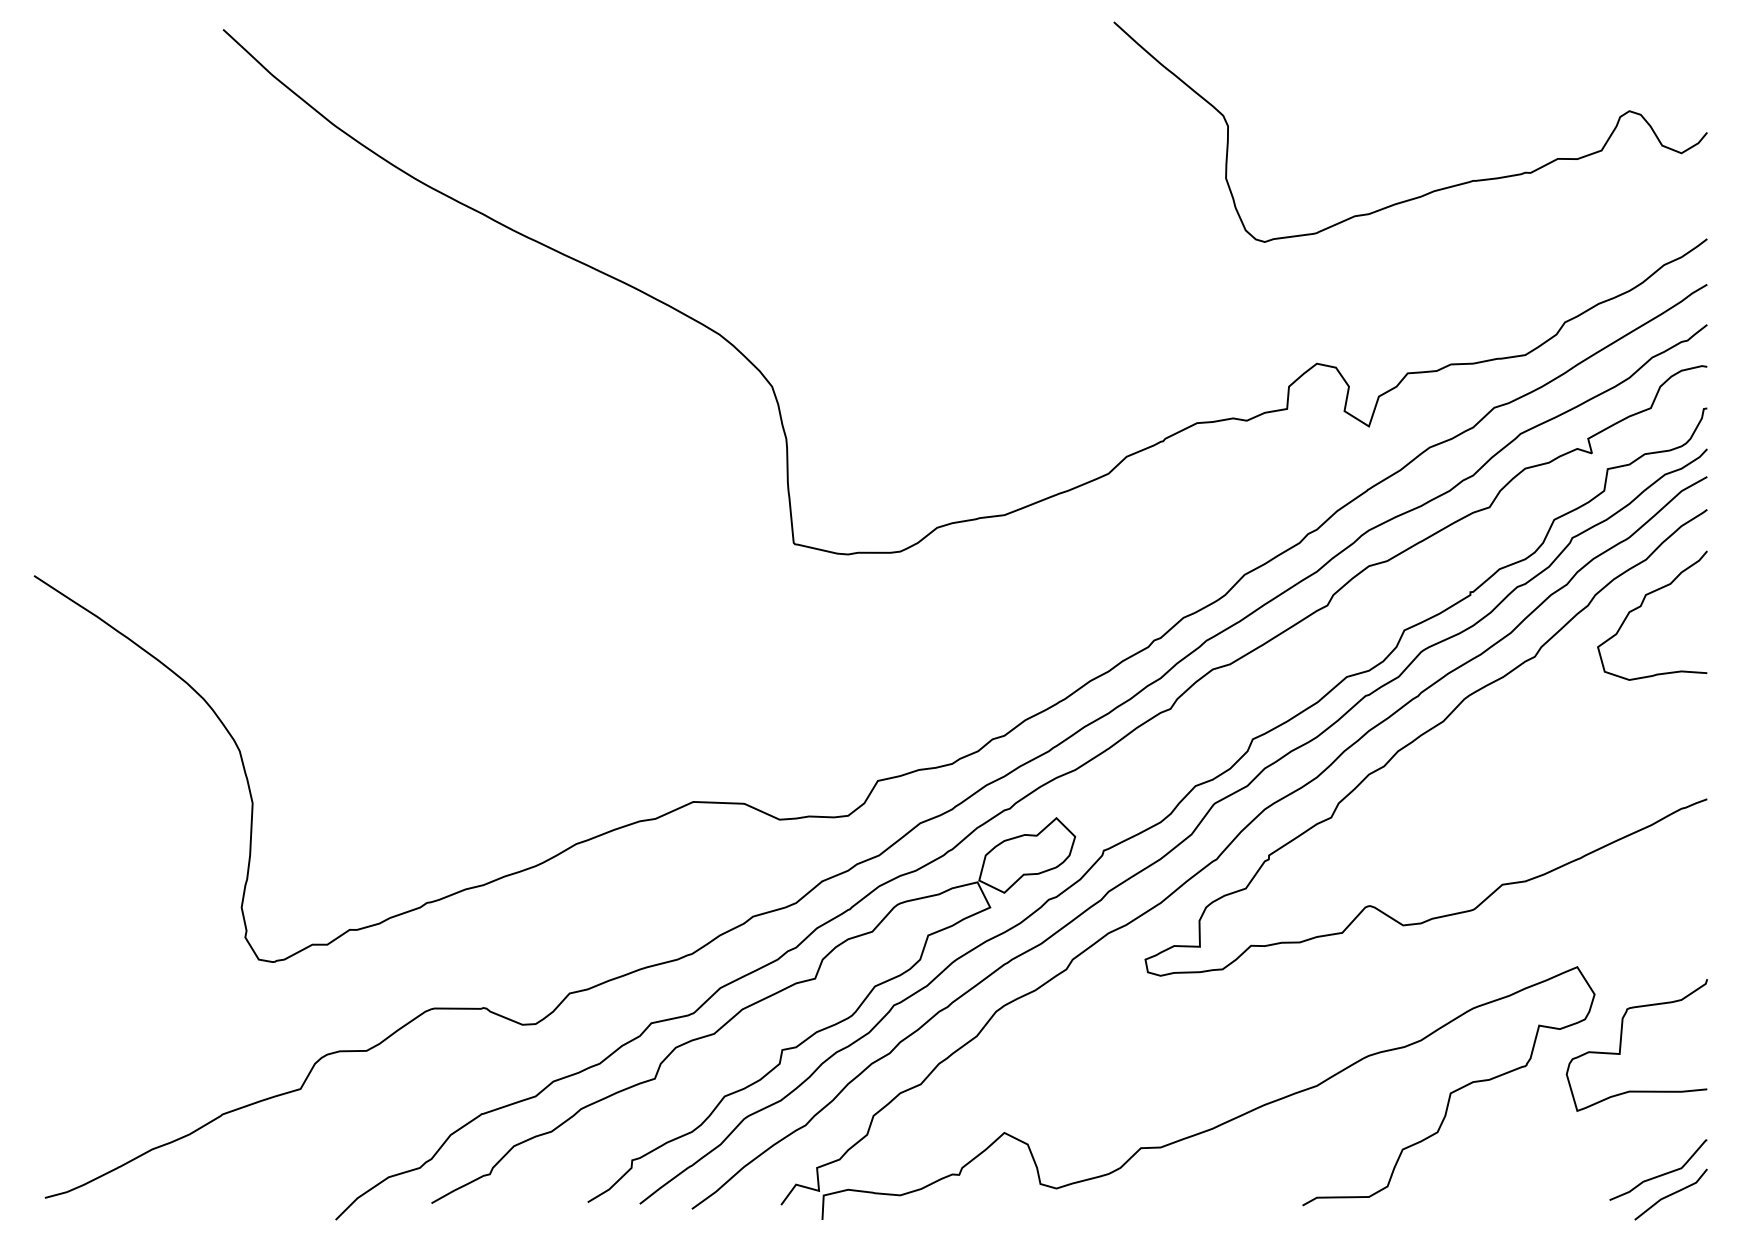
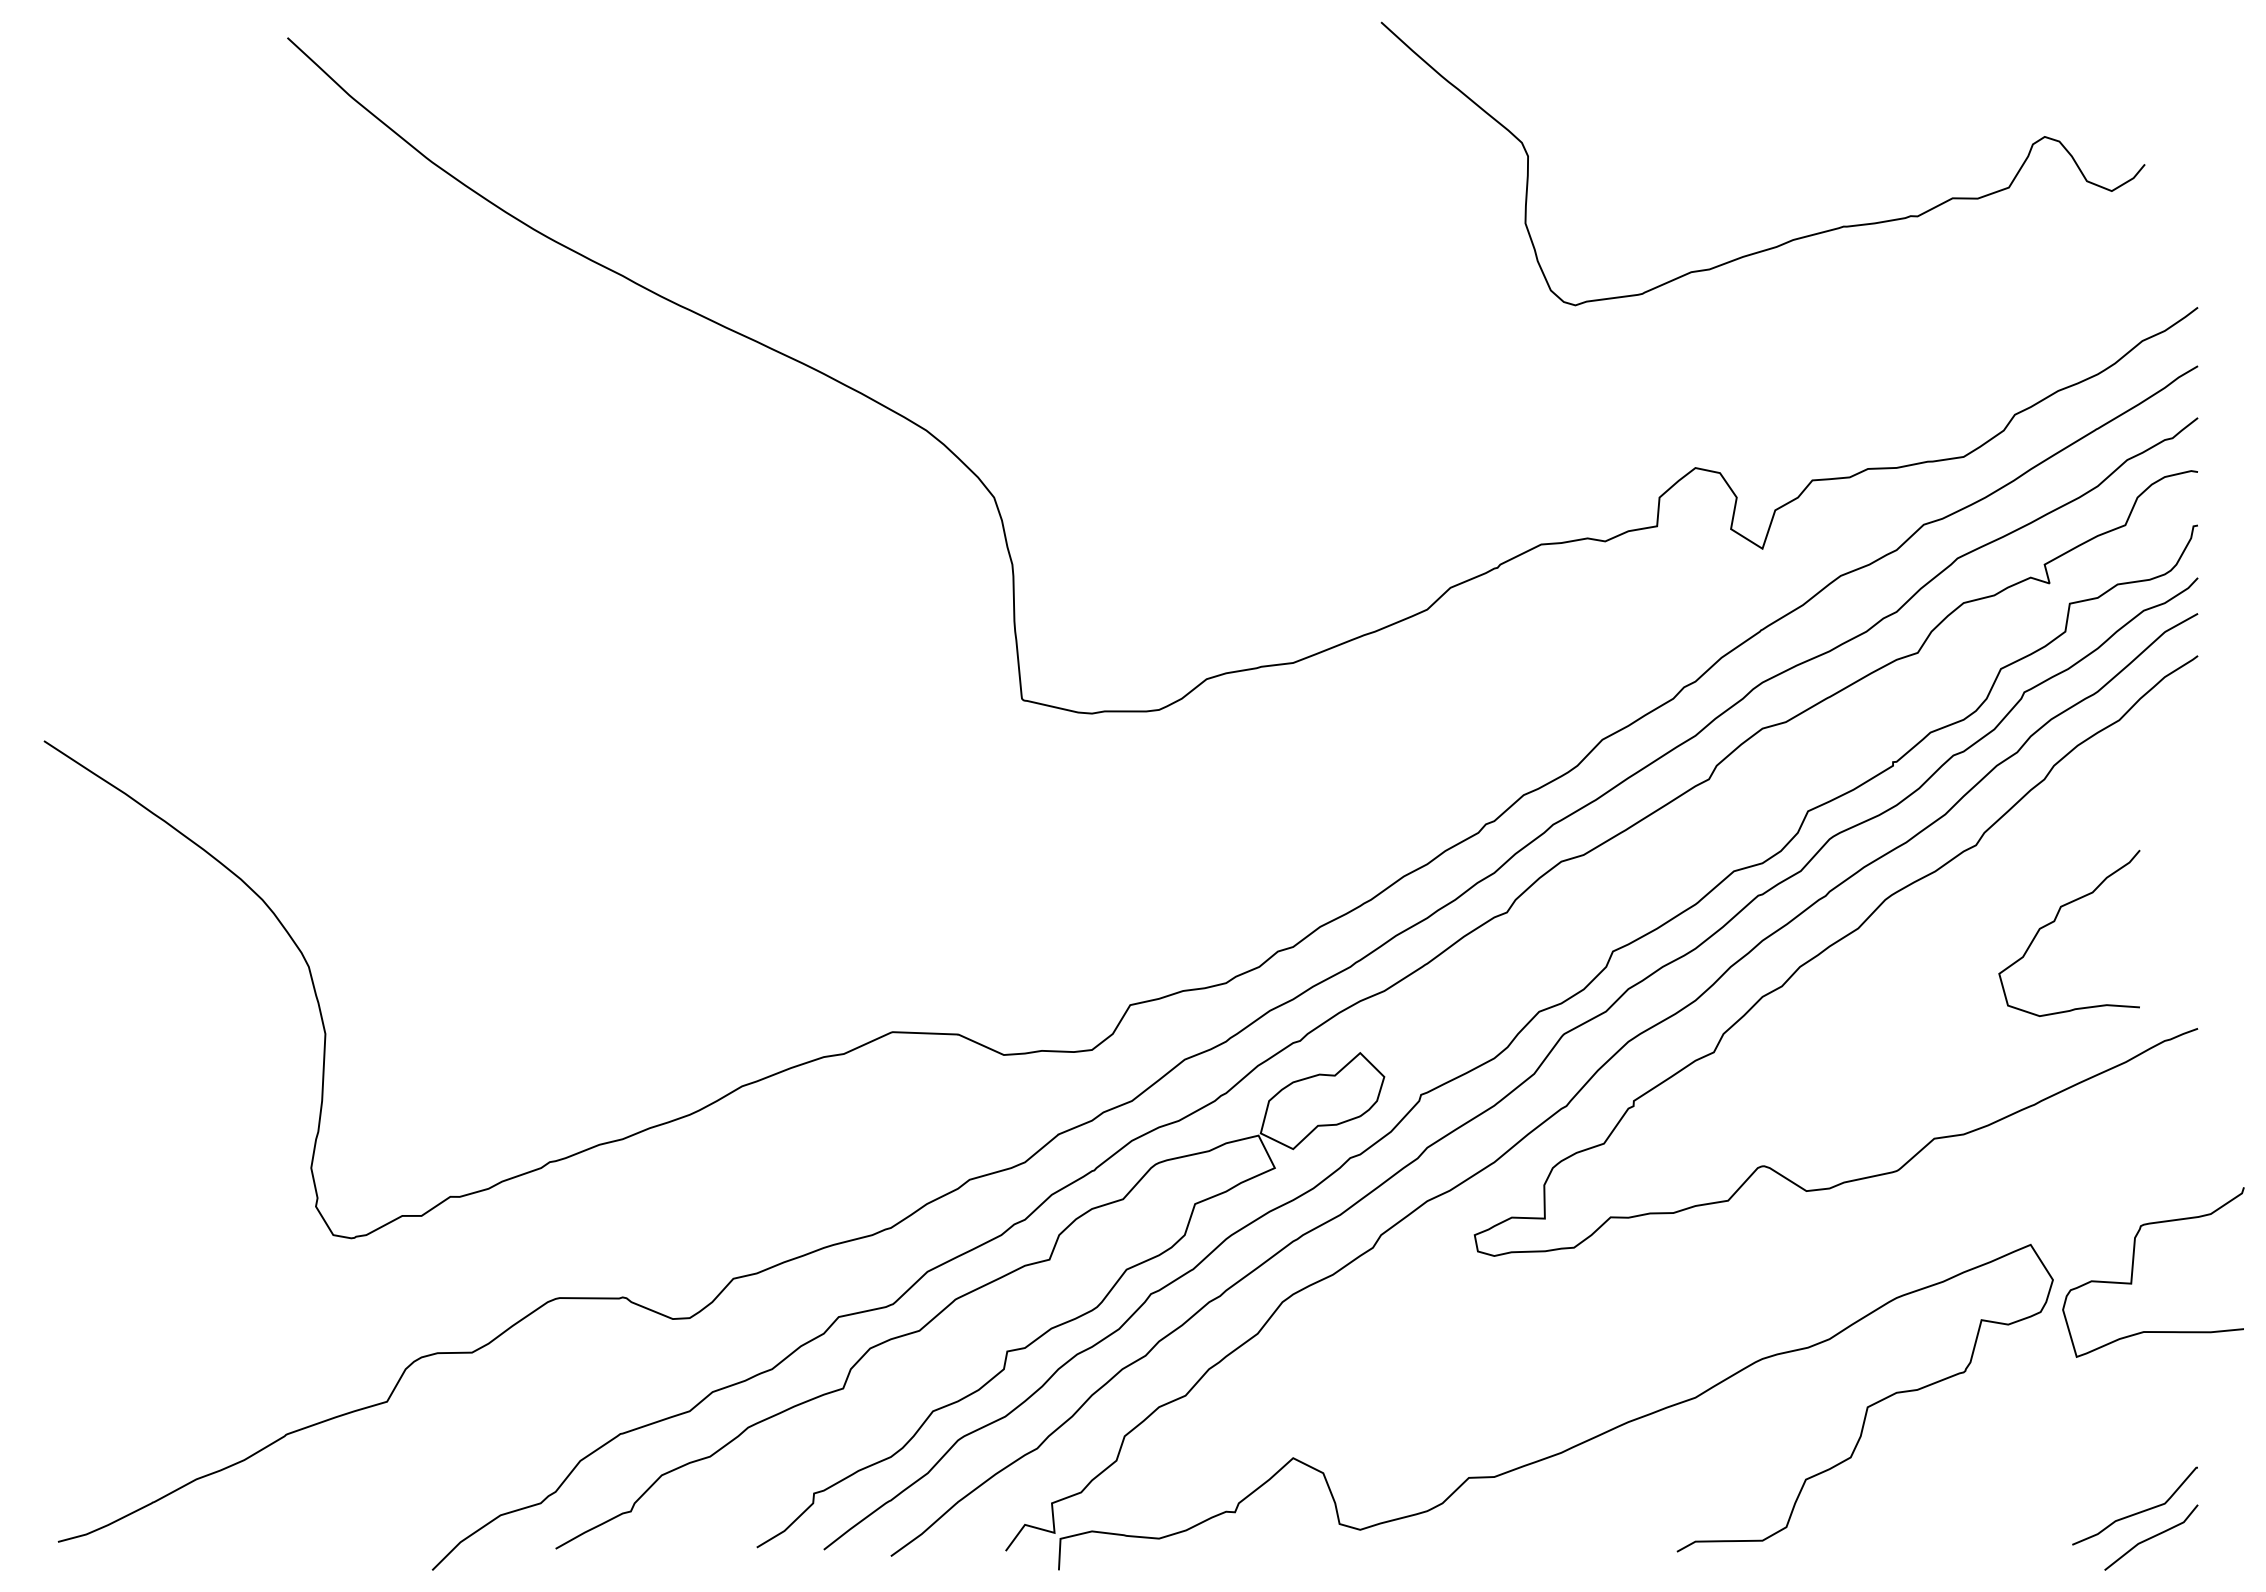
curve: (1432, 190) -> (1791, 239), moved
curve: (1641, 606) -> (2055, 921), moved
curve: (1621, 1045) -> (2133, 1272), moved

